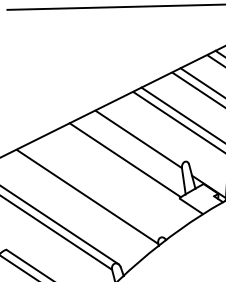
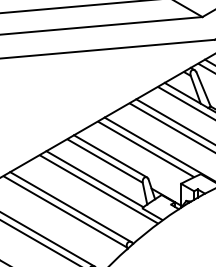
line: (145, 134) -> (110, 156), added
line: (128, 172) -> (98, 189), added
line: (94, 192) -> (70, 207), added

